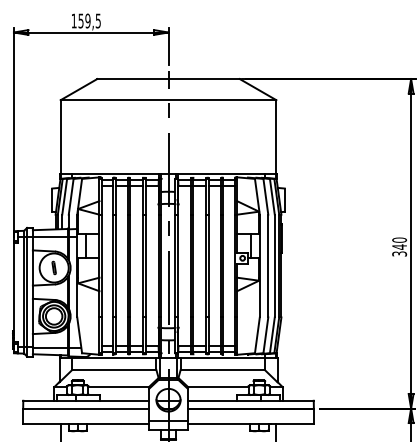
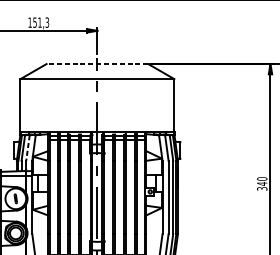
text: (92, 20) -> (43, 22), 159,5 -> 151,3
line: (168, 79) -> (97, 64), solid -> dashed
line: (71, 197) -> (28, 148), solid -> dashed

